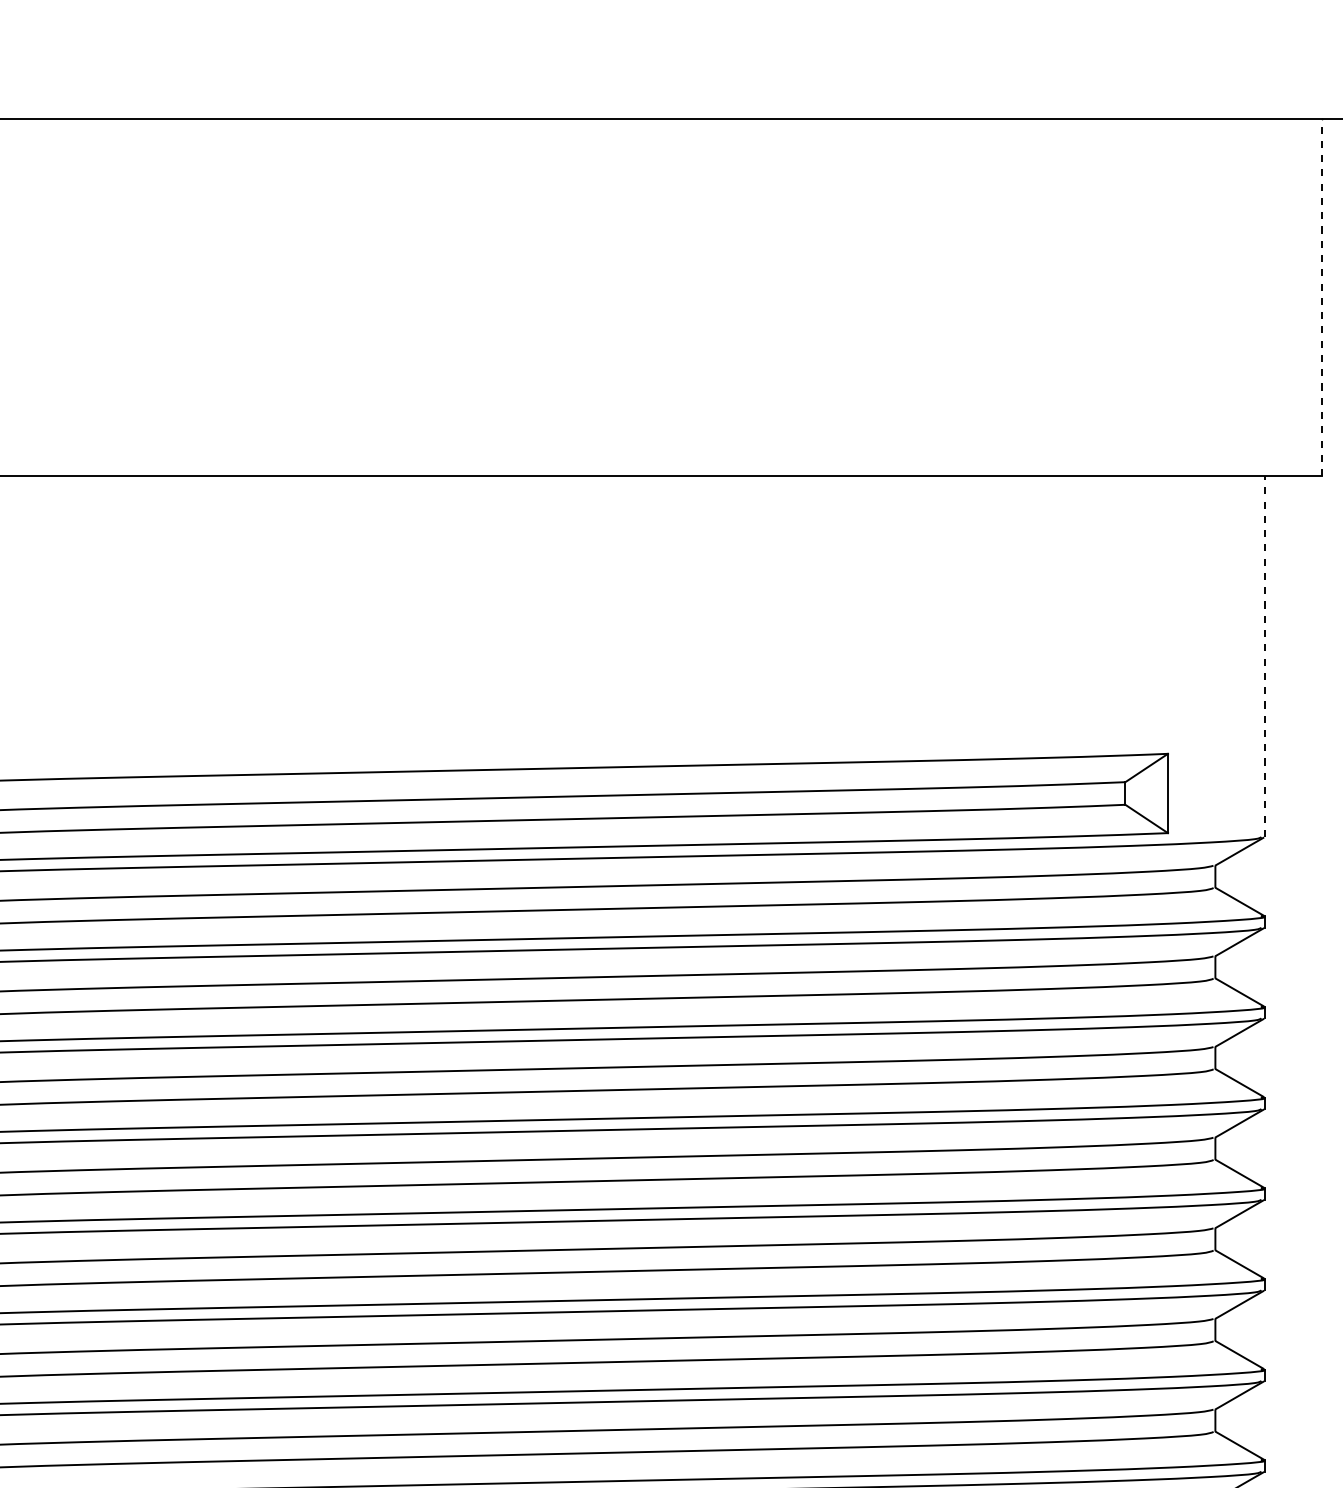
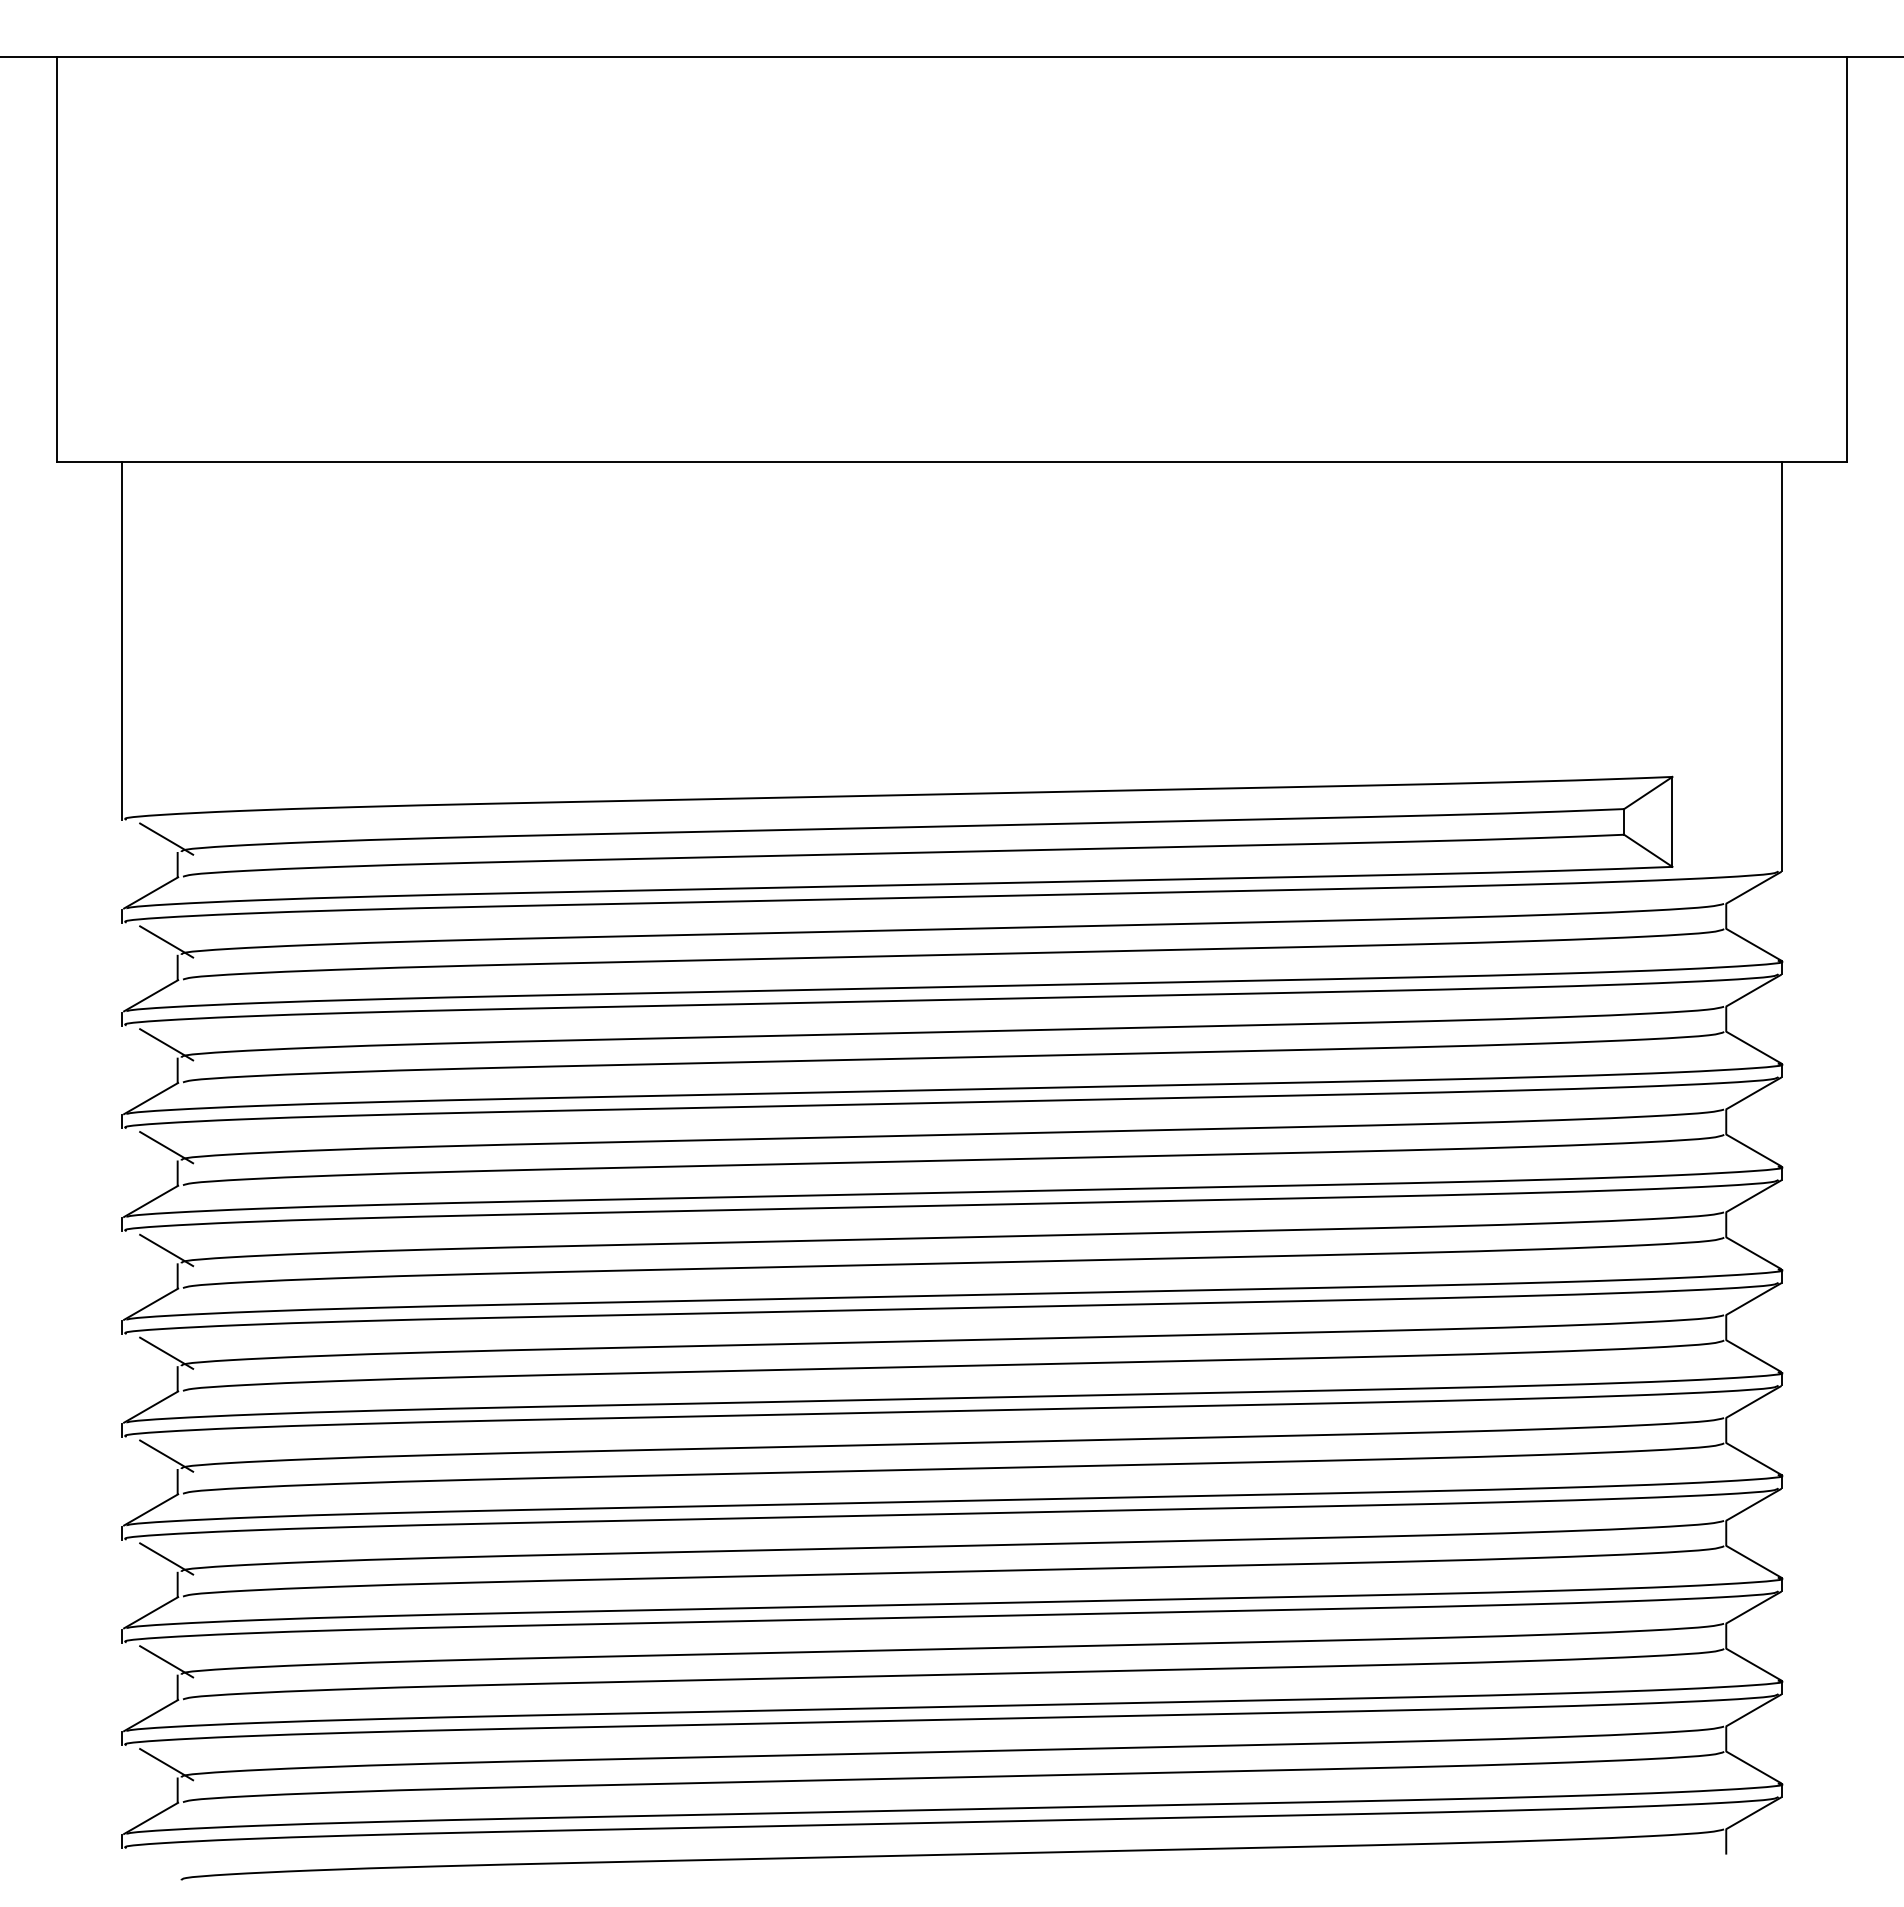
line: (1321, 297) -> (1846, 259), dashed -> solid
line: (1264, 656) -> (1781, 666), dashed -> solid

